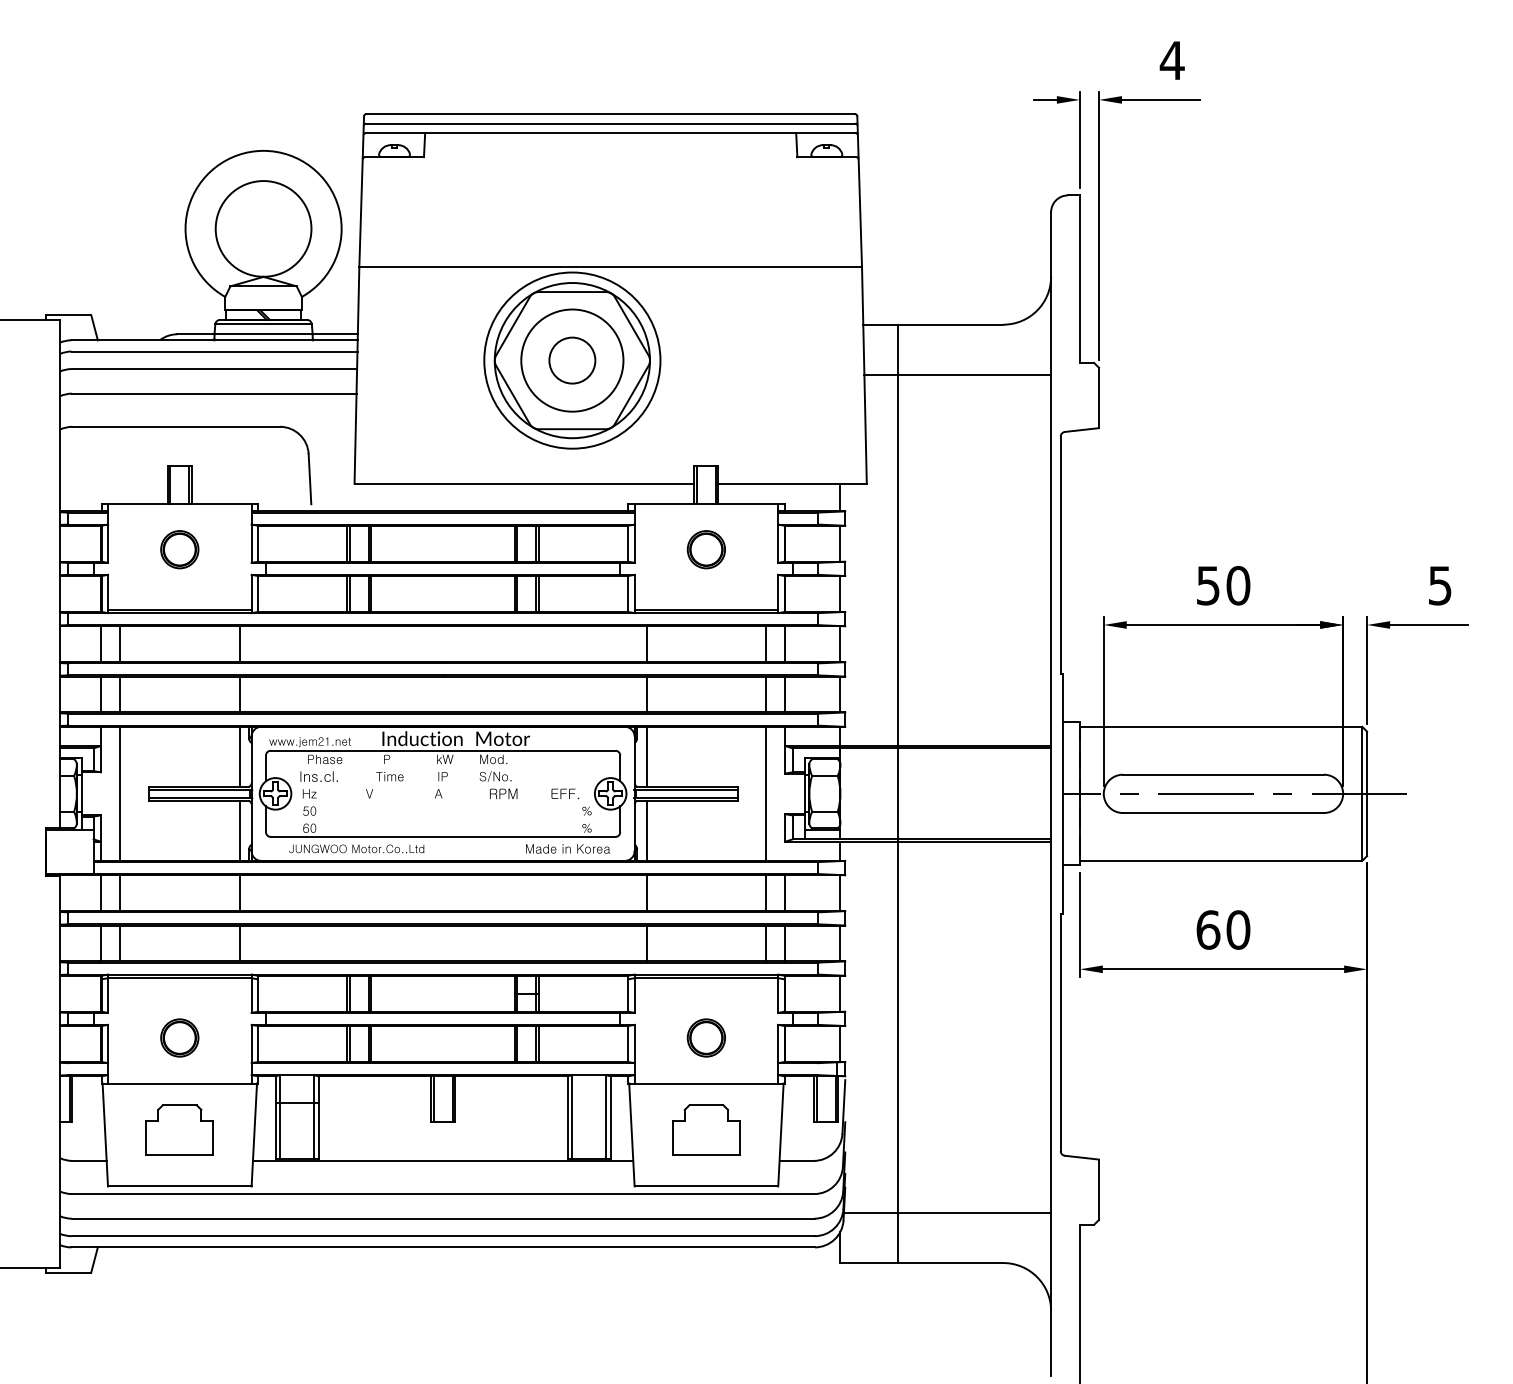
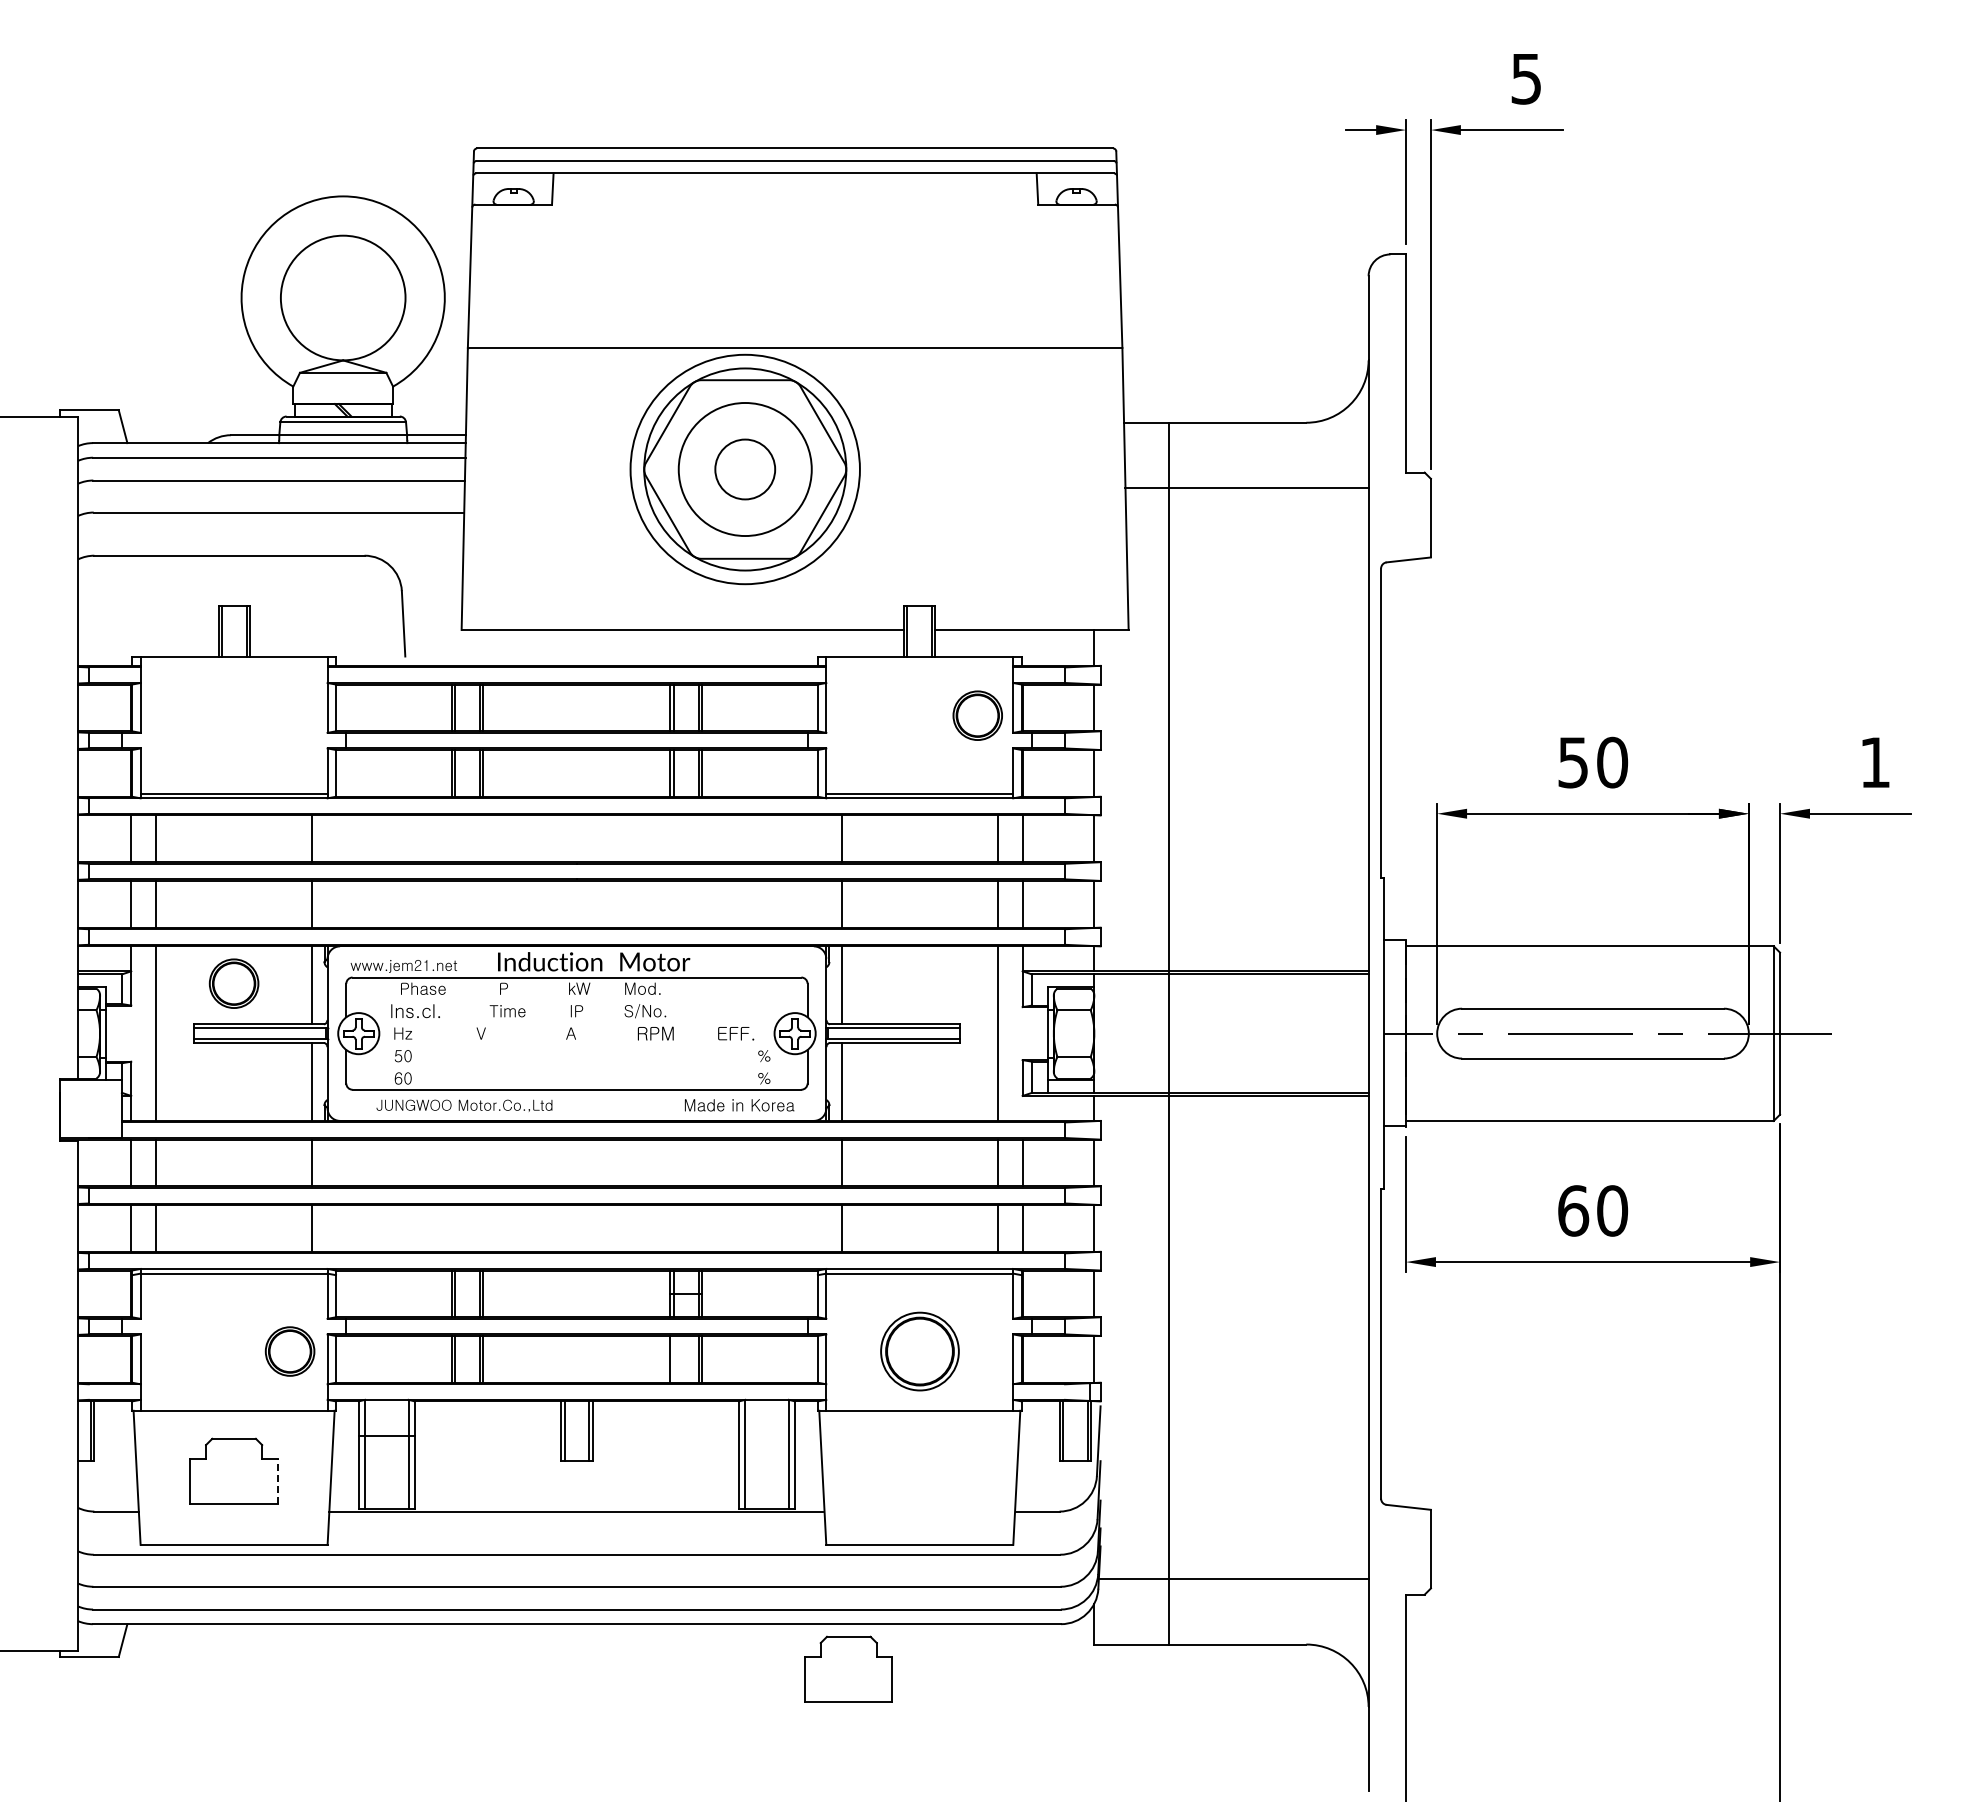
text: (1172, 61) -> (1526, 79), 4 -> 5
part: (179, 549) -> (233, 983), moved
part: (706, 549) -> (977, 715), moved
text: (1439, 585) -> (1874, 762), 5 -> 1
part: (179, 1037) -> (289, 1351), moved
part: (706, 1037) -> (919, 1351), size x1.6
line: (517, 1043) -> (673, 1358), removed
part: (706, 1129) -> (848, 1668), moved
line: (213, 1137) -> (277, 1481), solid -> dashed

